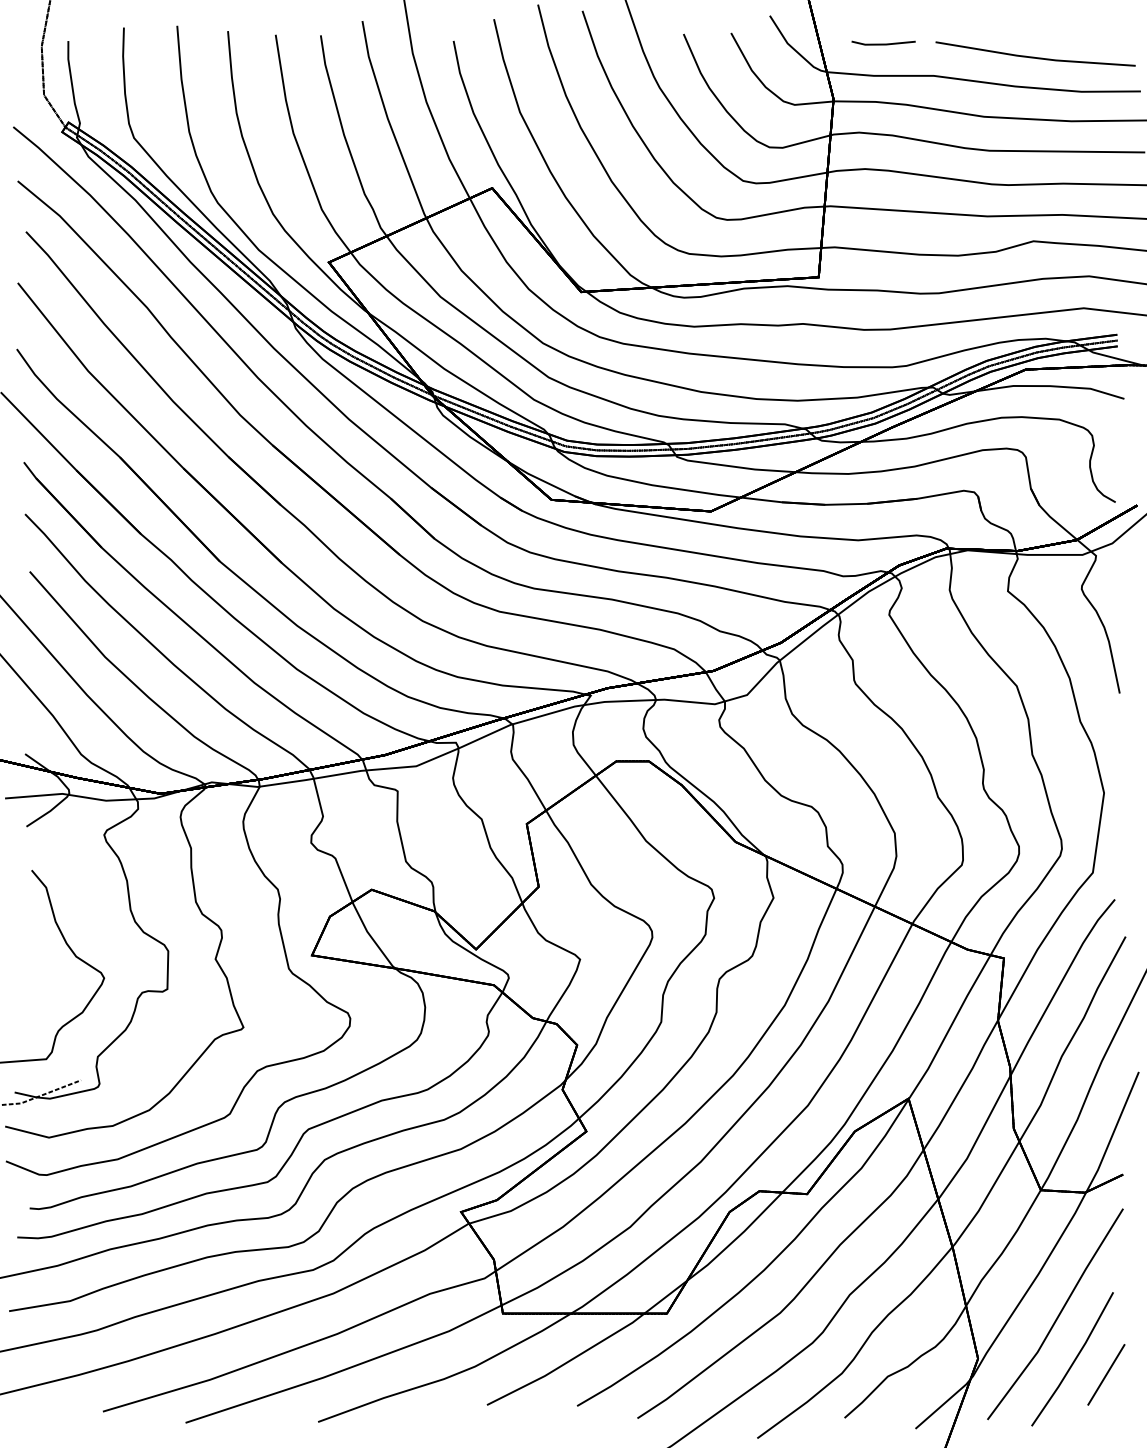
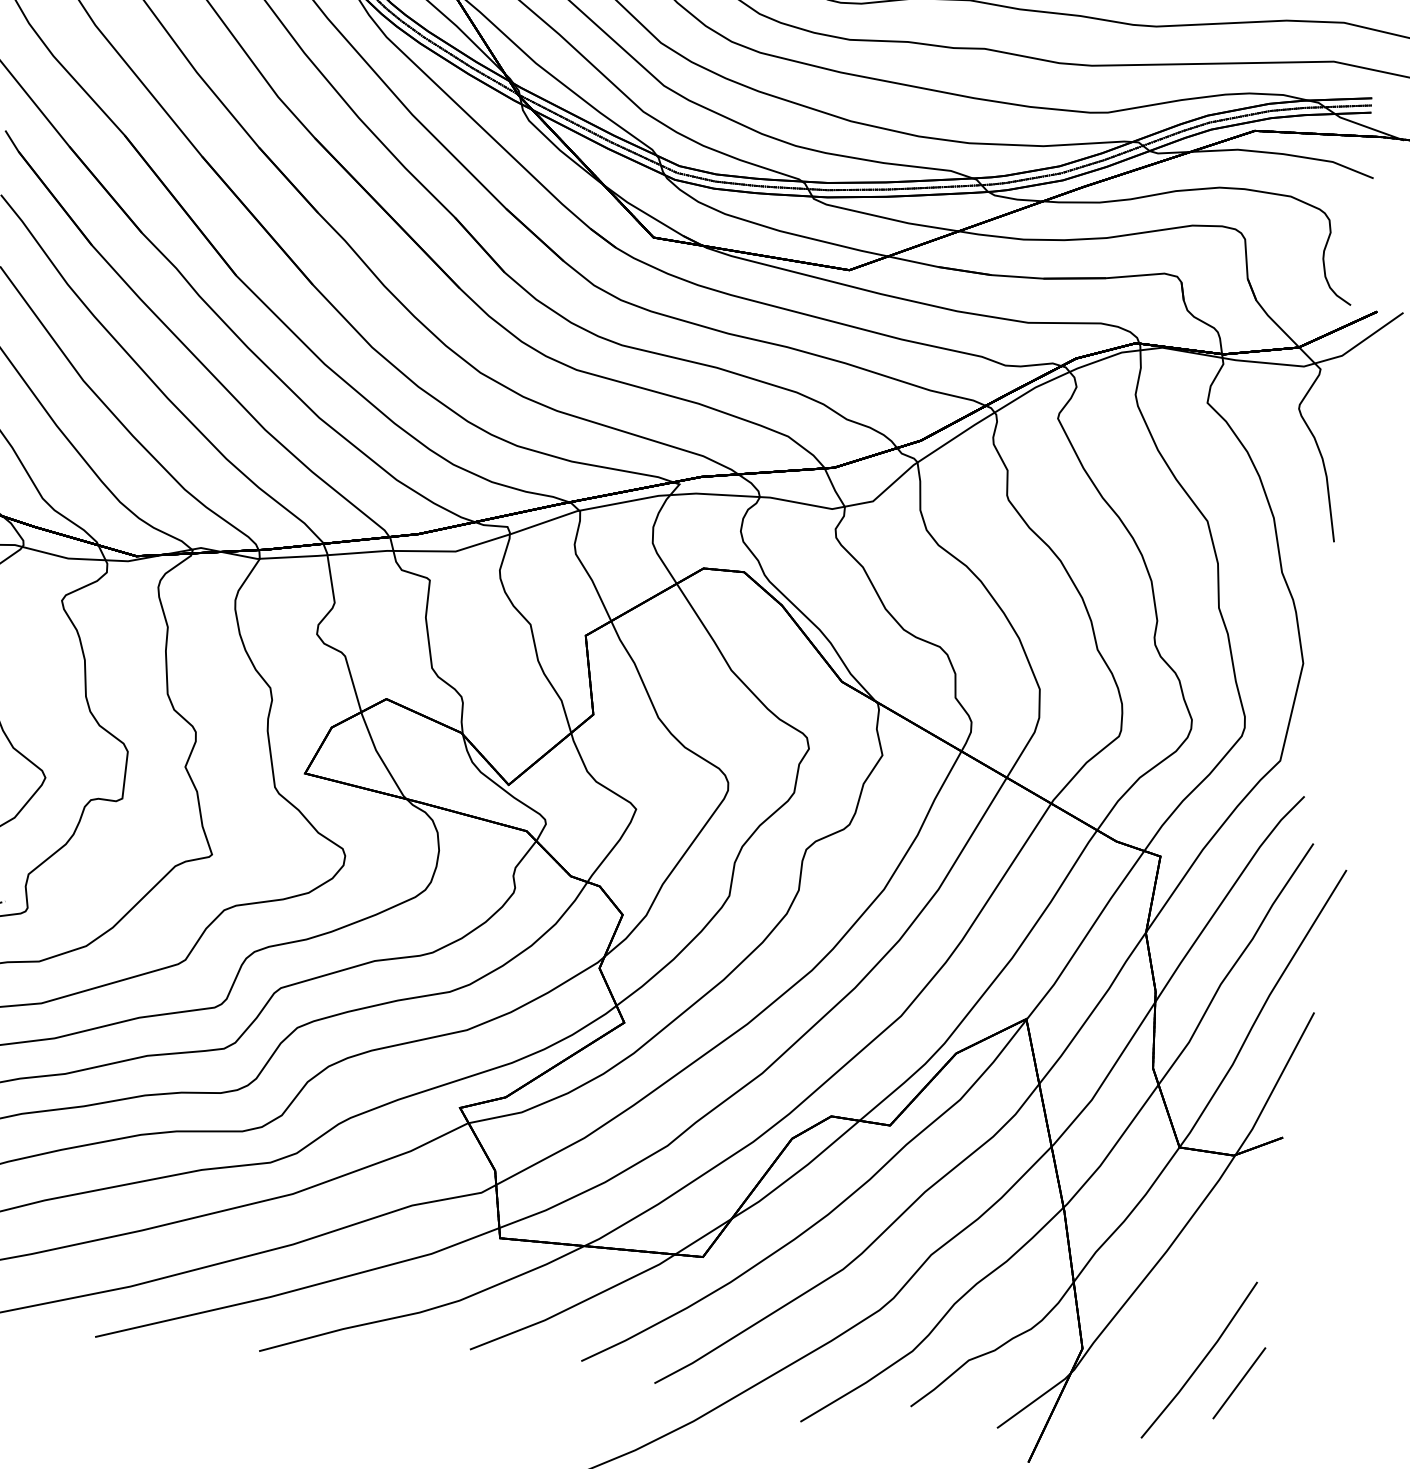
part: (1055, 1314) -> (1183, 1302), removed

